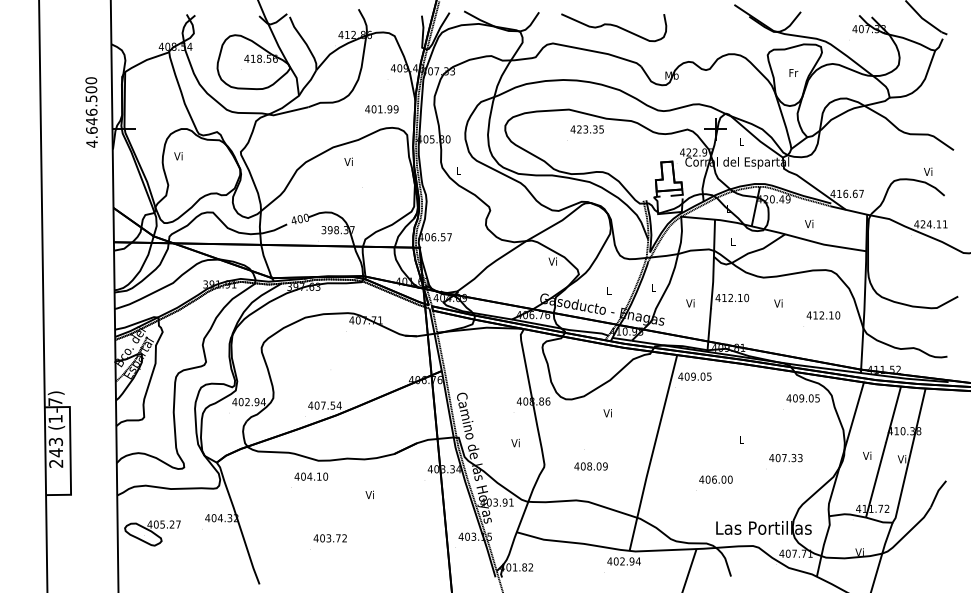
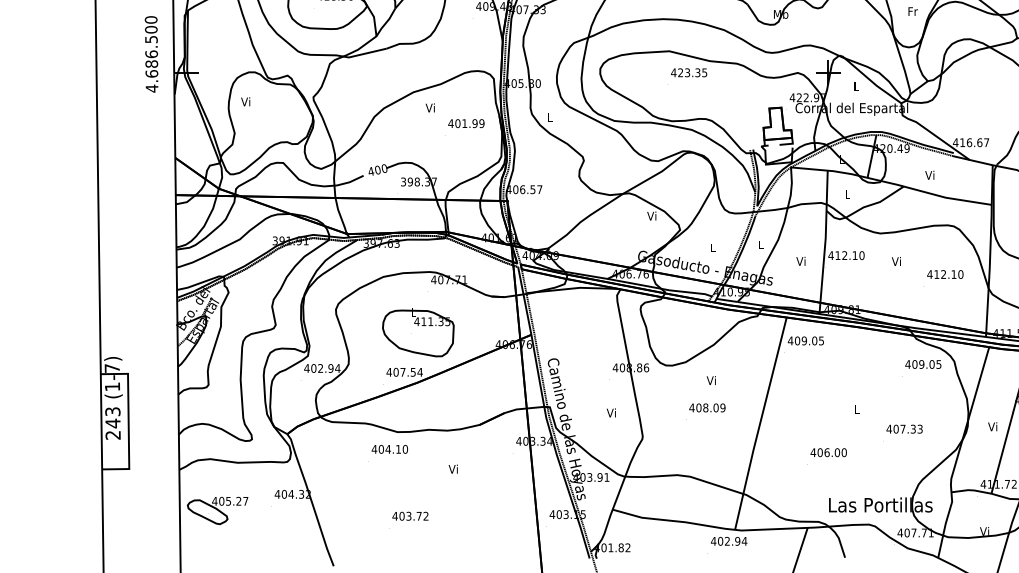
text: (381, 109) -> (465, 123), moved
text: (91, 121) -> (151, 64), 4.646.500 -> 4.686.500
part: (337, 369) -> (418, 333), added
text: (590, 466) -> (706, 407), moved

